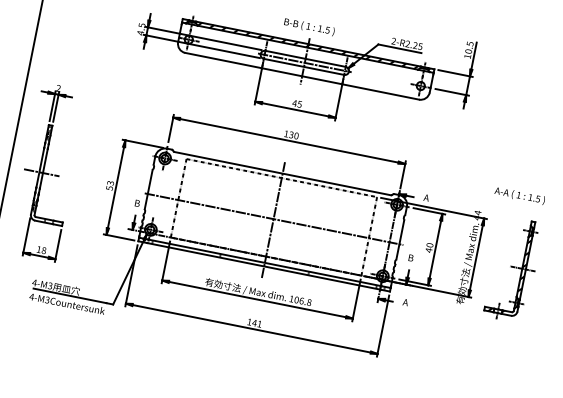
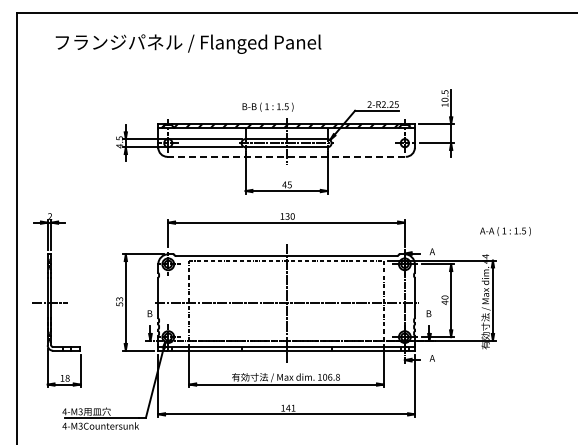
text: (309, 26) -> (267, 106), moved
line: (303, 76) -> (287, 156), solid -> dashed
text: (519, 195) -> (505, 231), moved
part: (513, 270) -> (531, 305), removed

